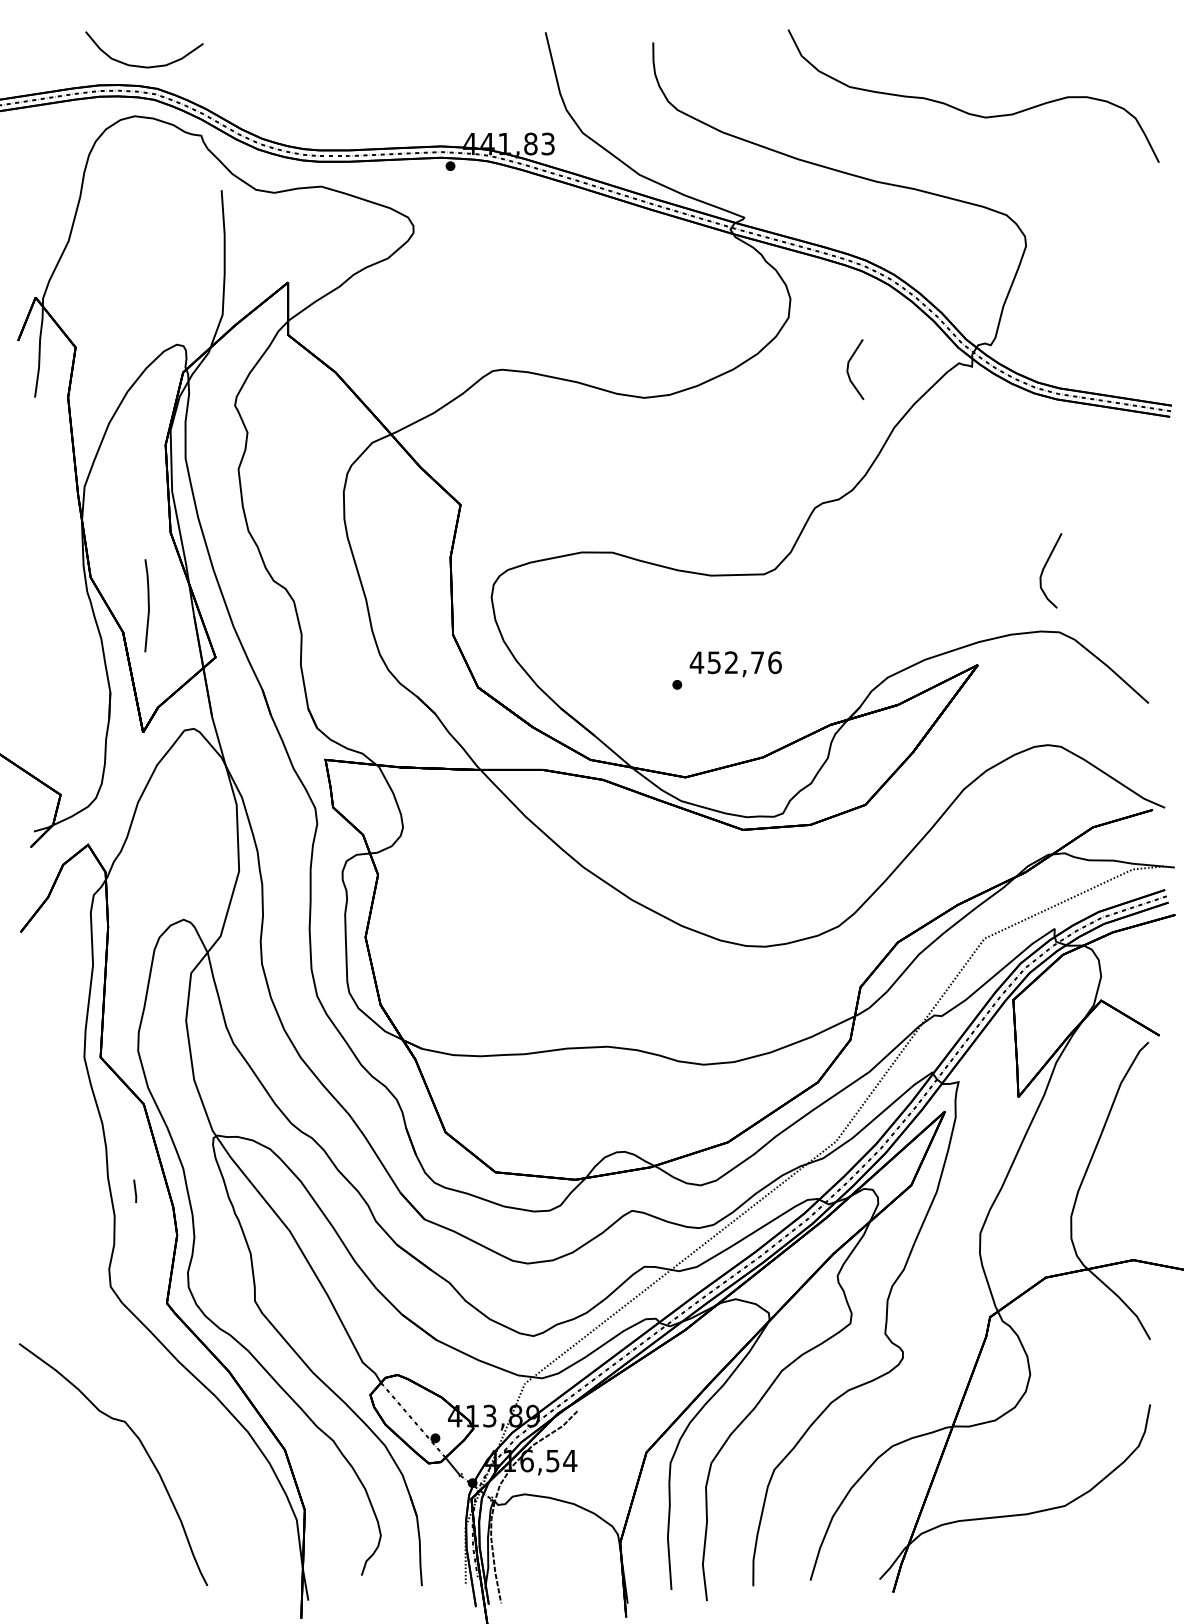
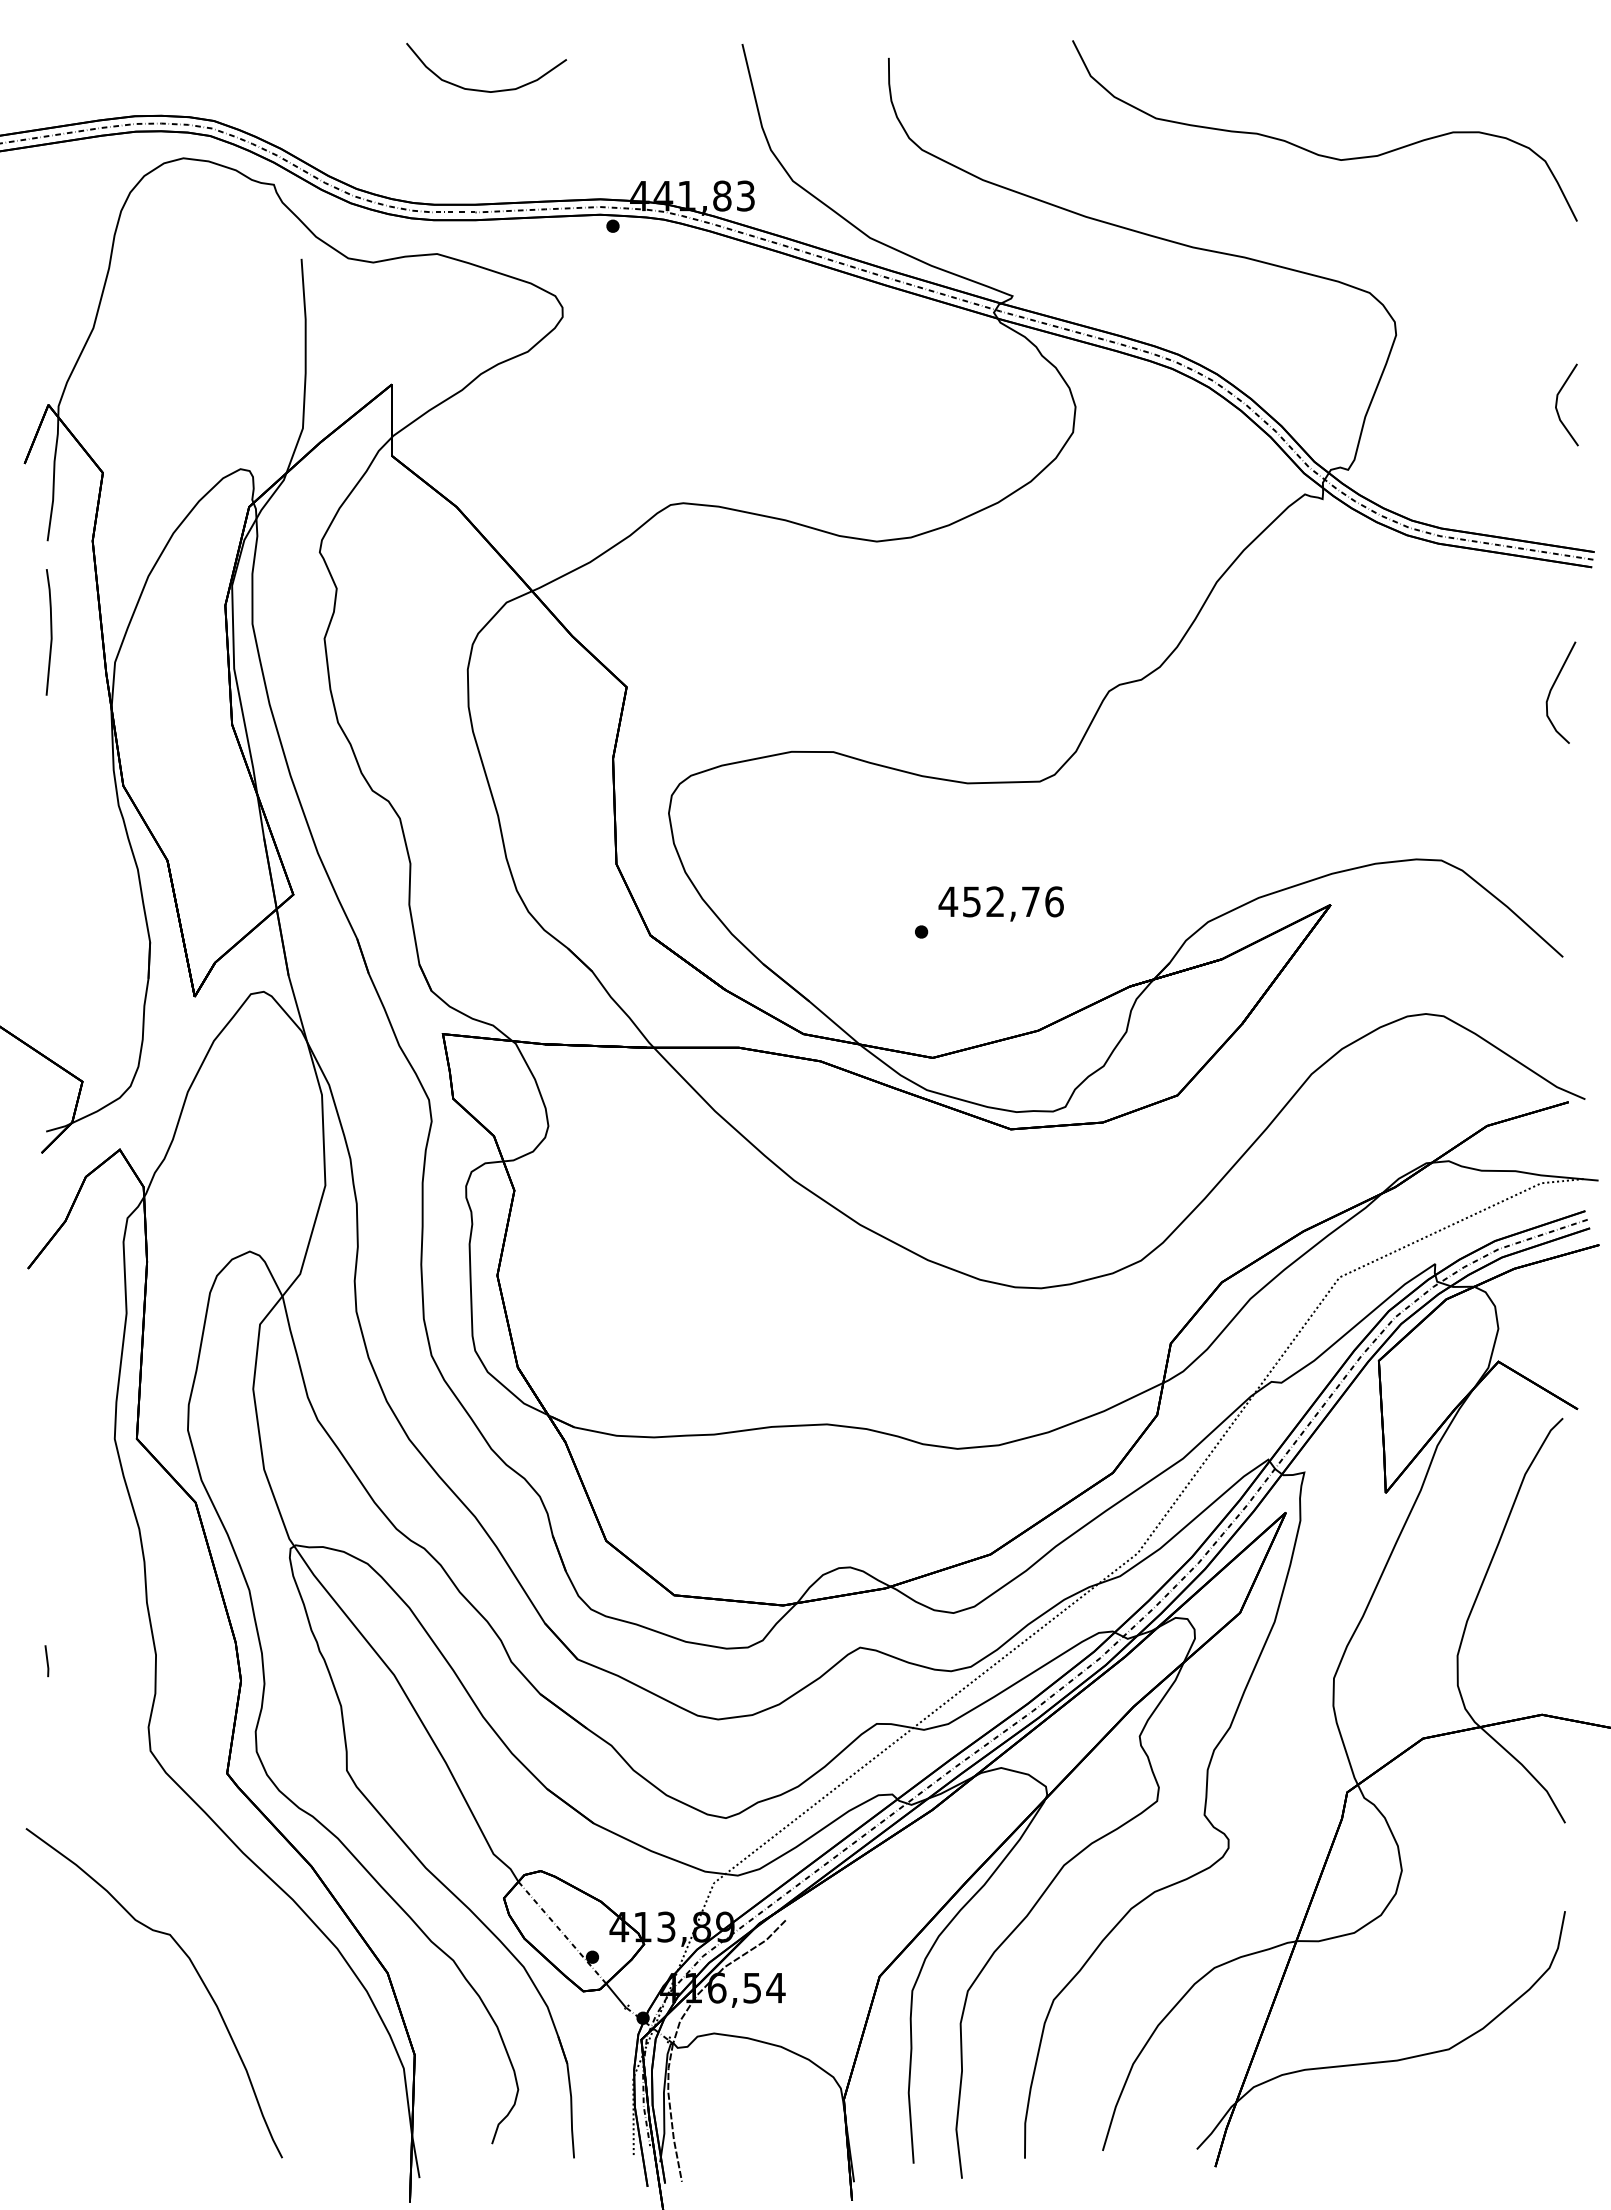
curve: (140, 65) -> (480, 89), moved
line: (848, 369) -> (1557, 404), moved
curve: (1044, 568) -> (1552, 689), moved
line: (148, 605) -> (50, 632), moved
line: (134, 1191) -> (46, 1661), moved

